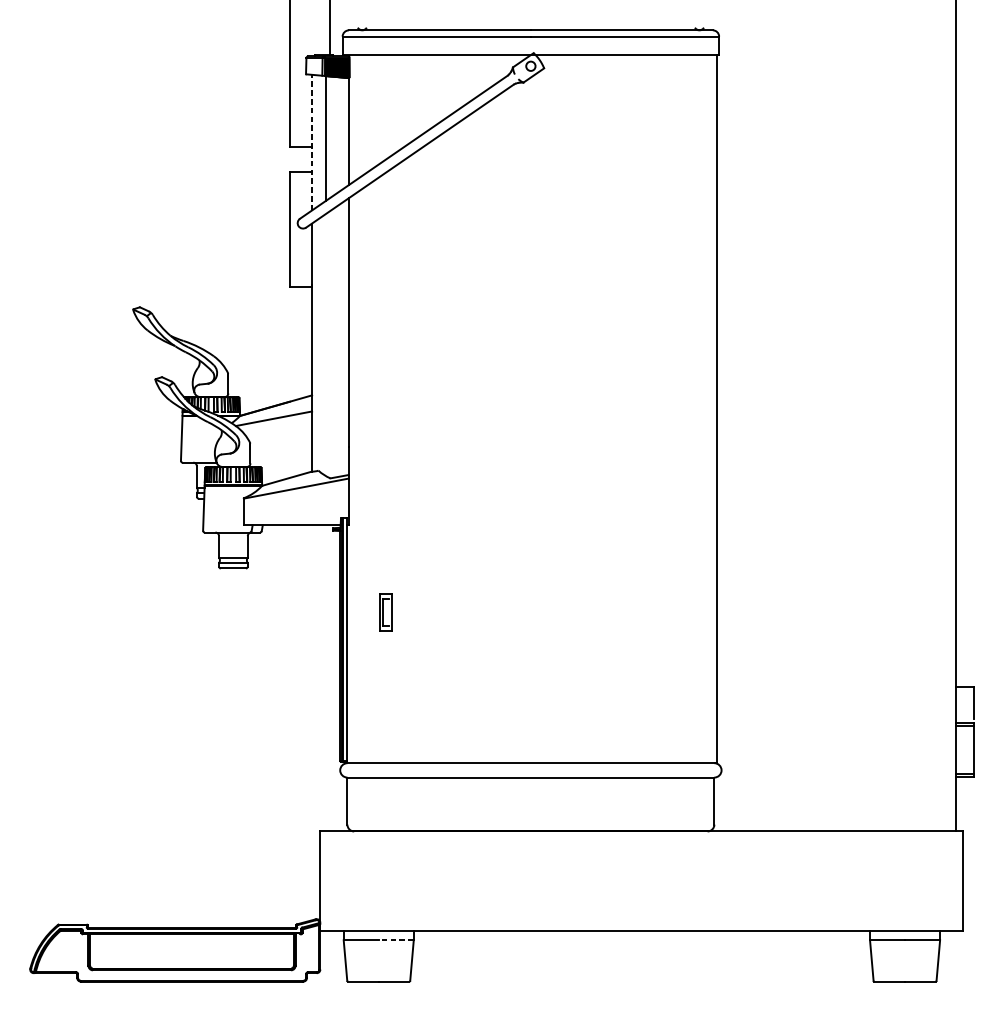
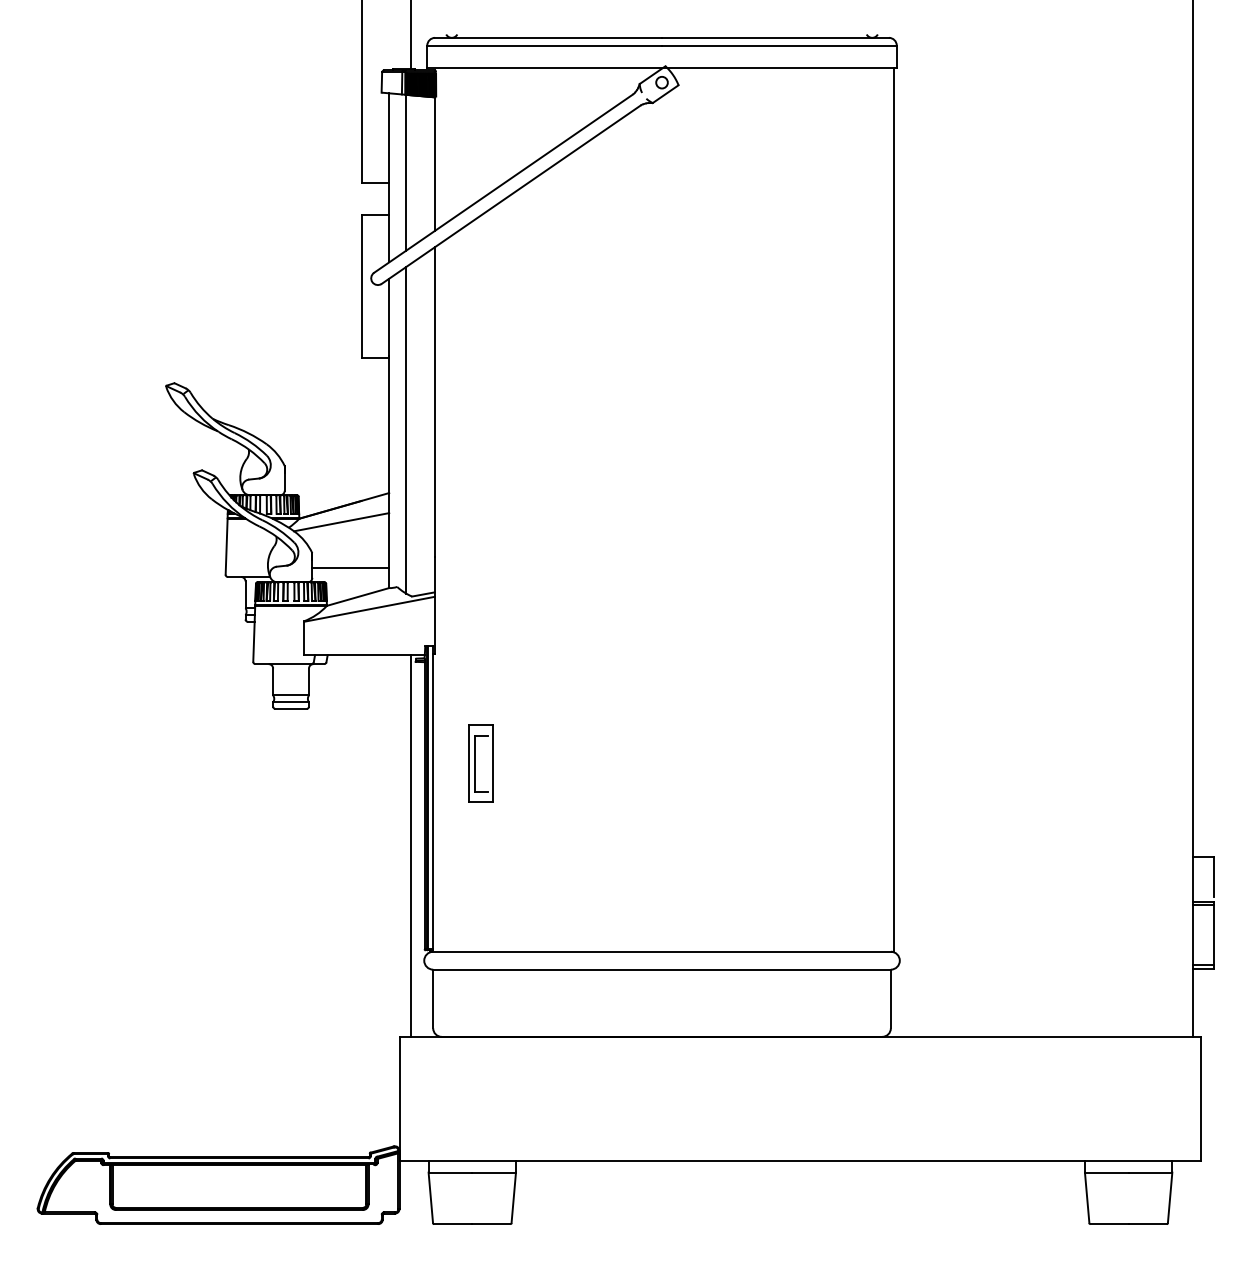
line: (312, 142) -> (389, 177), dashed -> solid
line: (325, 345) -> (406, 430), added
line: (281, 455) -> (350, 568), added
part: (385, 612) -> (480, 763), size x1.67
line: (329, 678) -> (411, 845), added
line: (396, 940) -> (494, 1172), dashed -> solid

